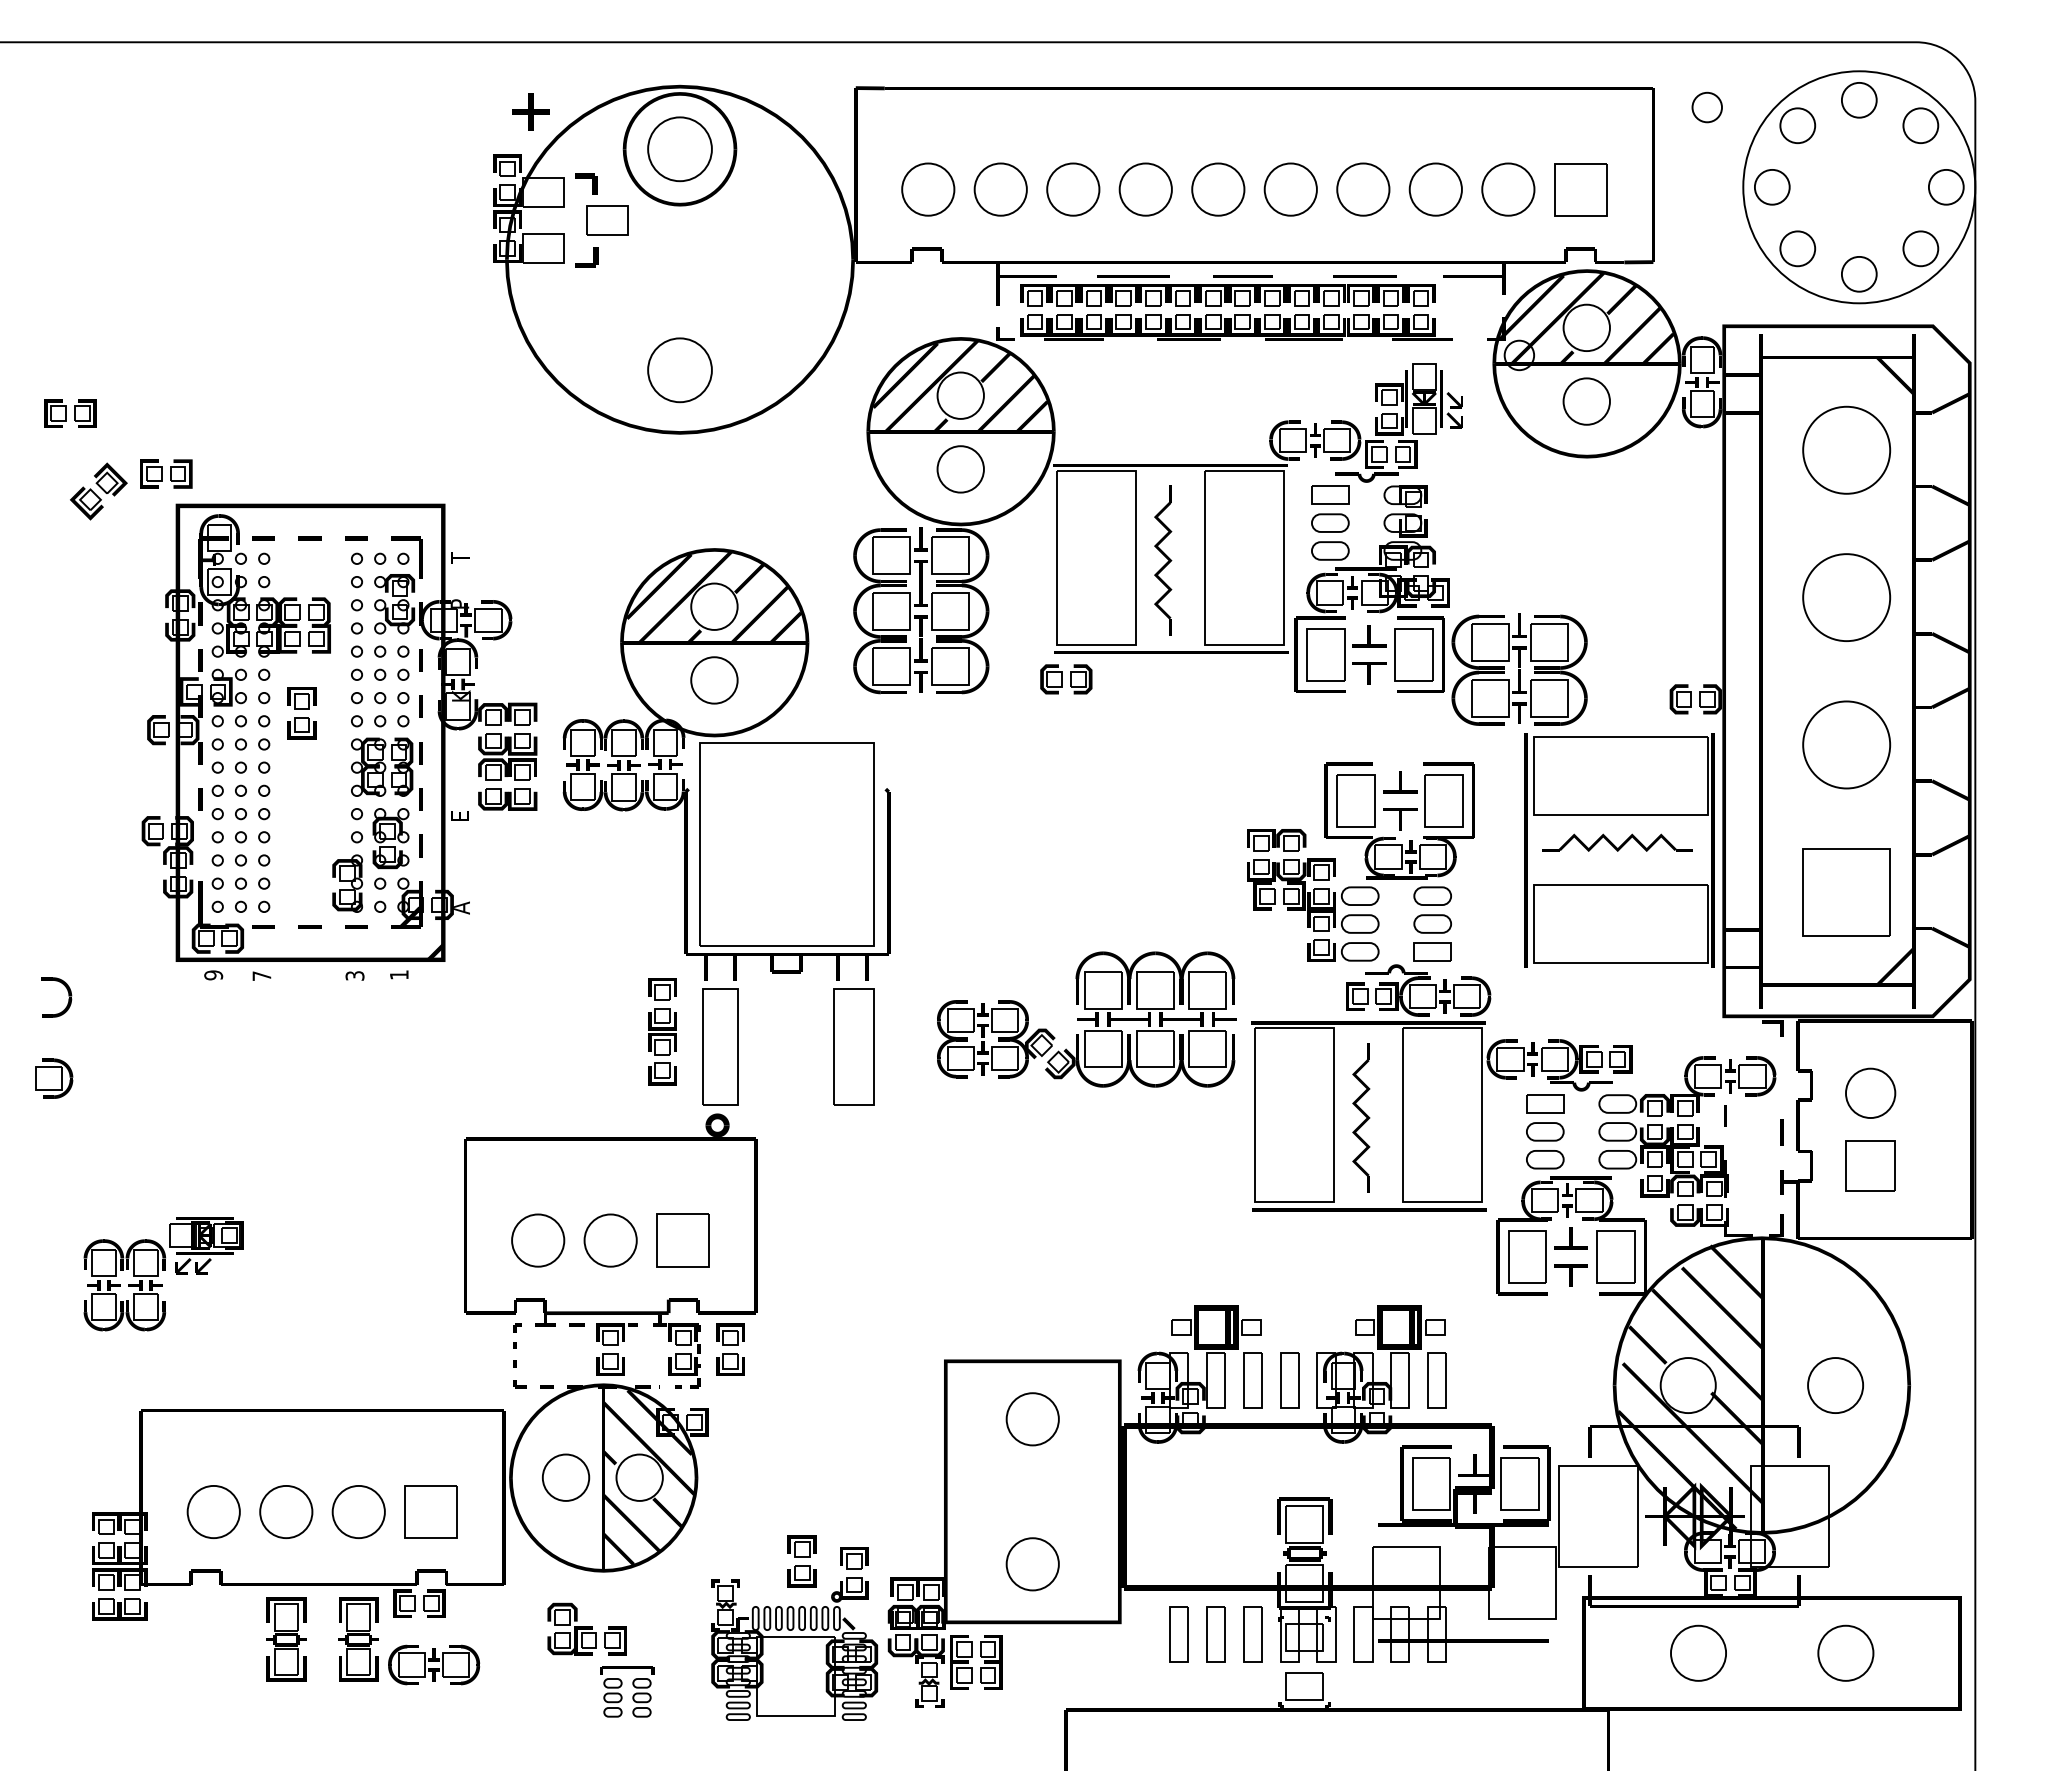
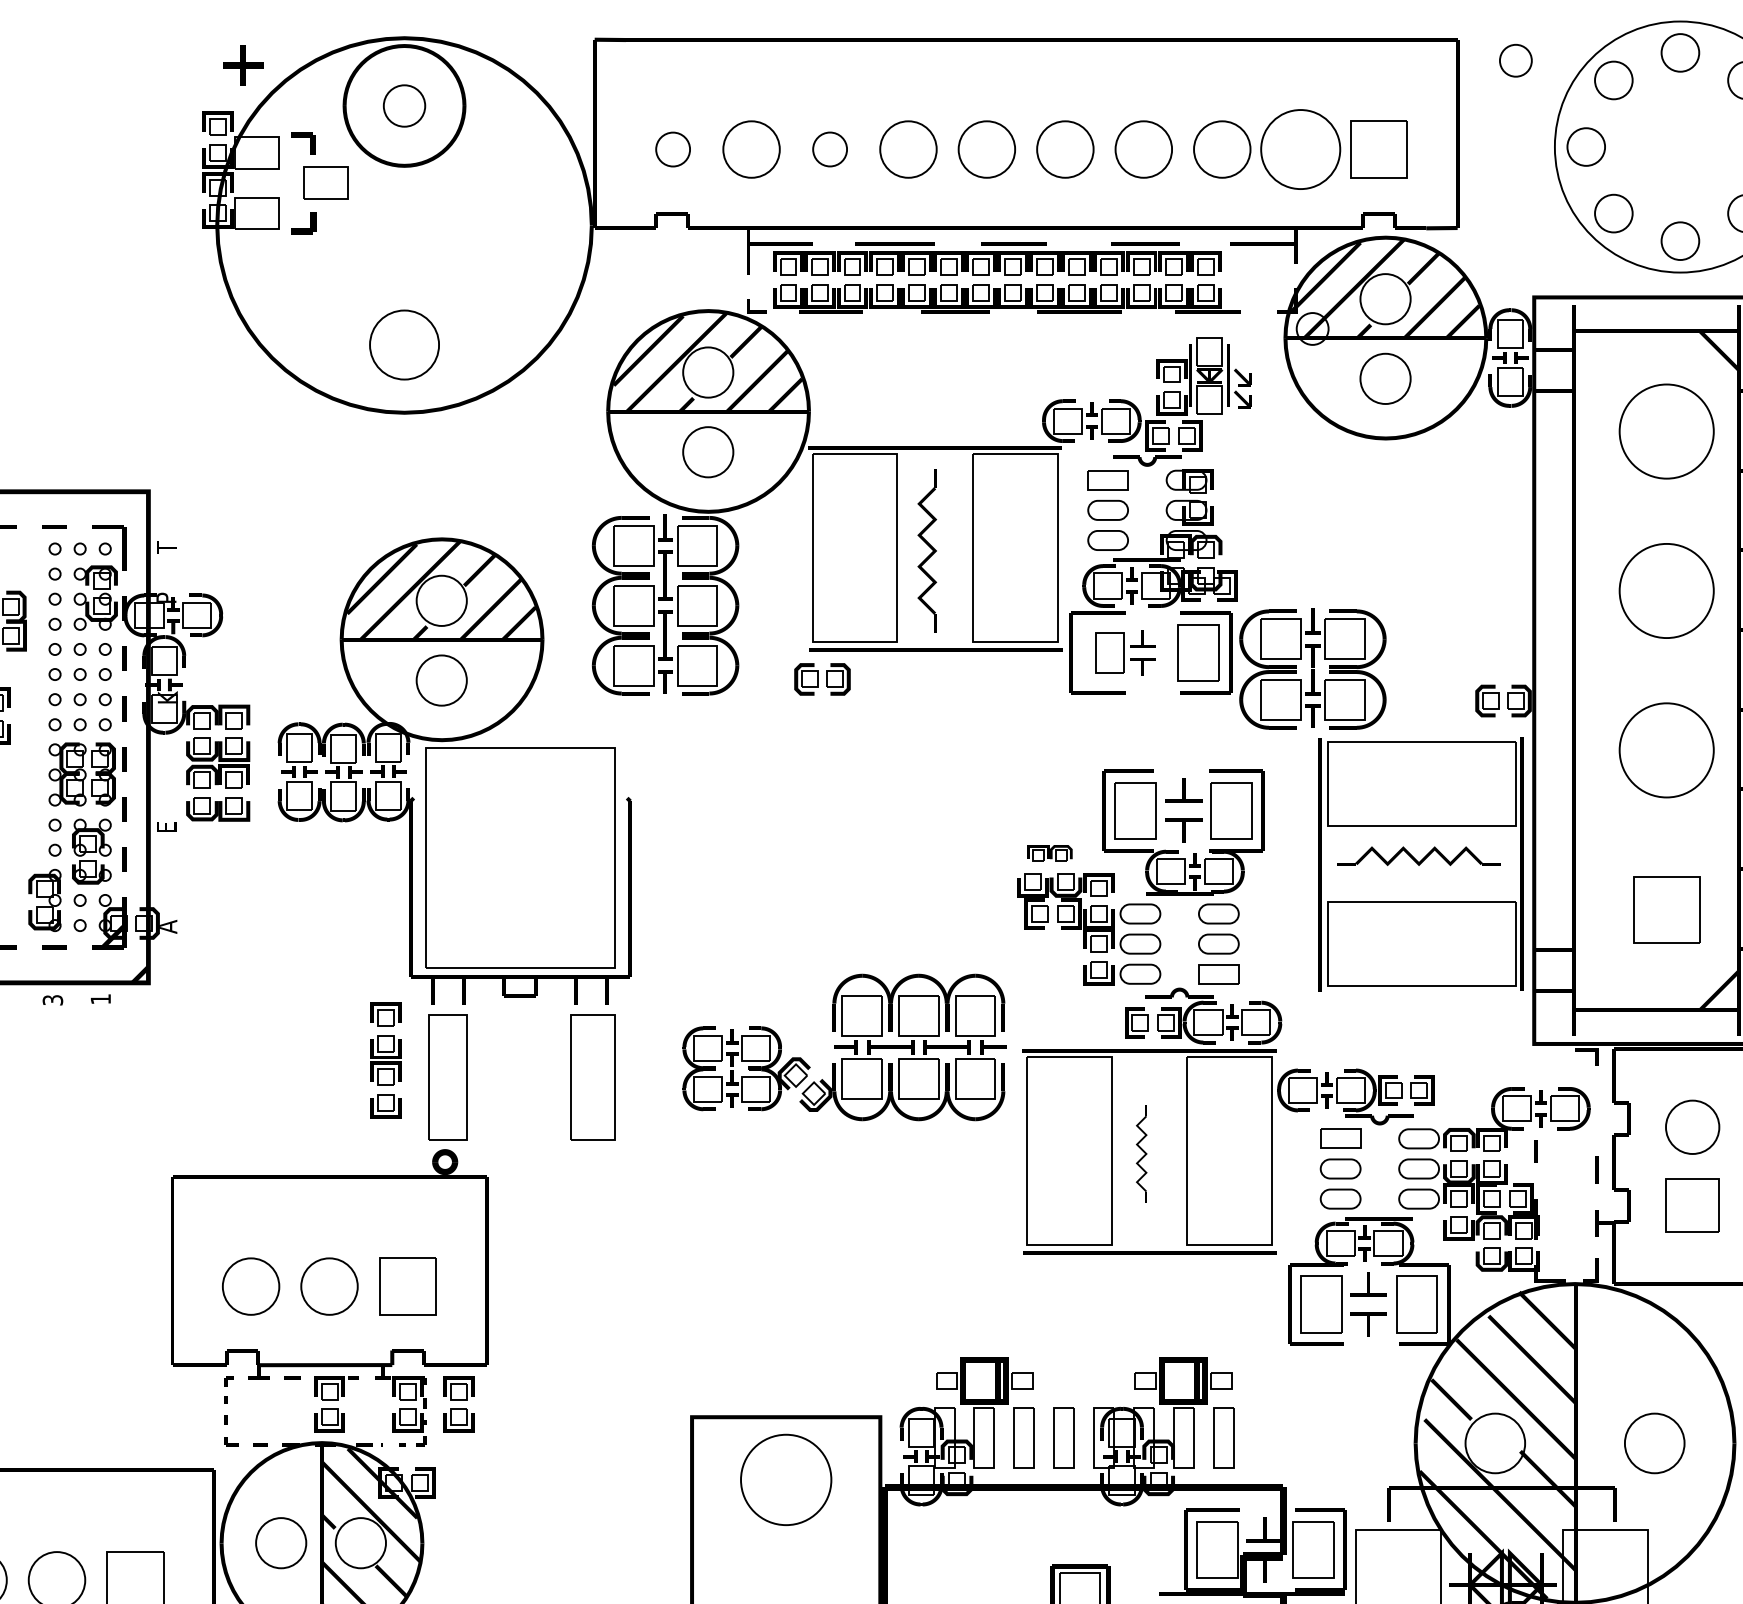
circle: (679, 149) -> (403, 106), size x0.6
circle: (928, 189) -> (673, 149), size x0.6
circle: (1073, 189) -> (830, 149), size x0.6
circle: (1508, 189) -> (1300, 149), size x1.4
part: (1346, 654) -> (1125, 652), size x0.7
part: (1276, 840) -> (1049, 853), size x0.7
part: (1846, 892) -> (1666, 910), size x0.7
part: (1361, 1117) -> (1141, 1153), size x0.6
circle: (1032, 1419) -> (785, 1480), size x1.6

